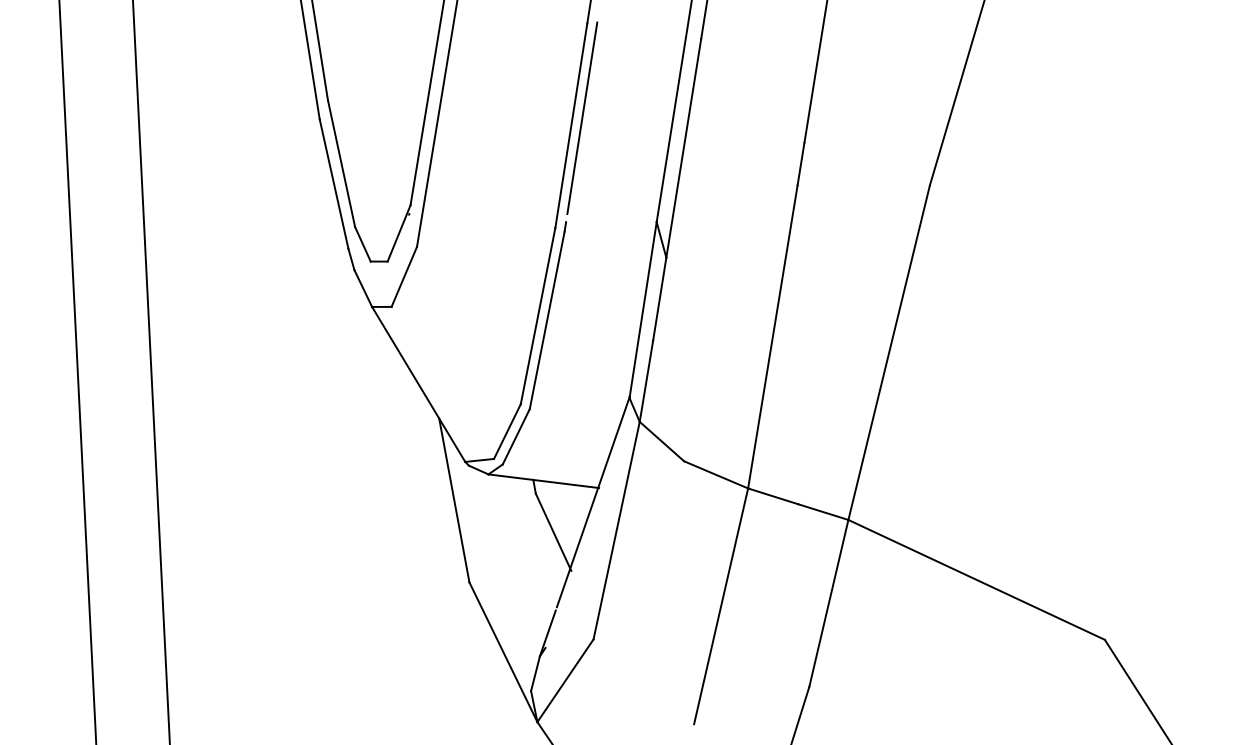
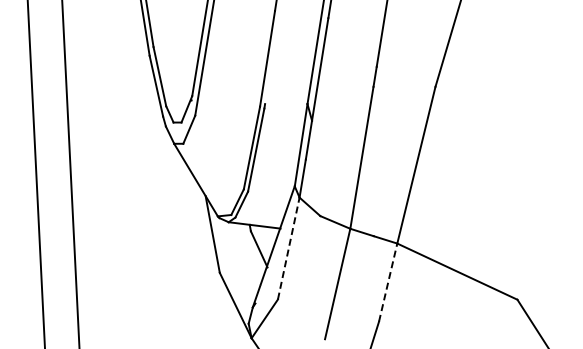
line: (581, 118) -> (272, 55), removed
line: (616, 530) -> (288, 248), solid -> dashed
line: (829, 603) -> (388, 282), solid -> dashed

